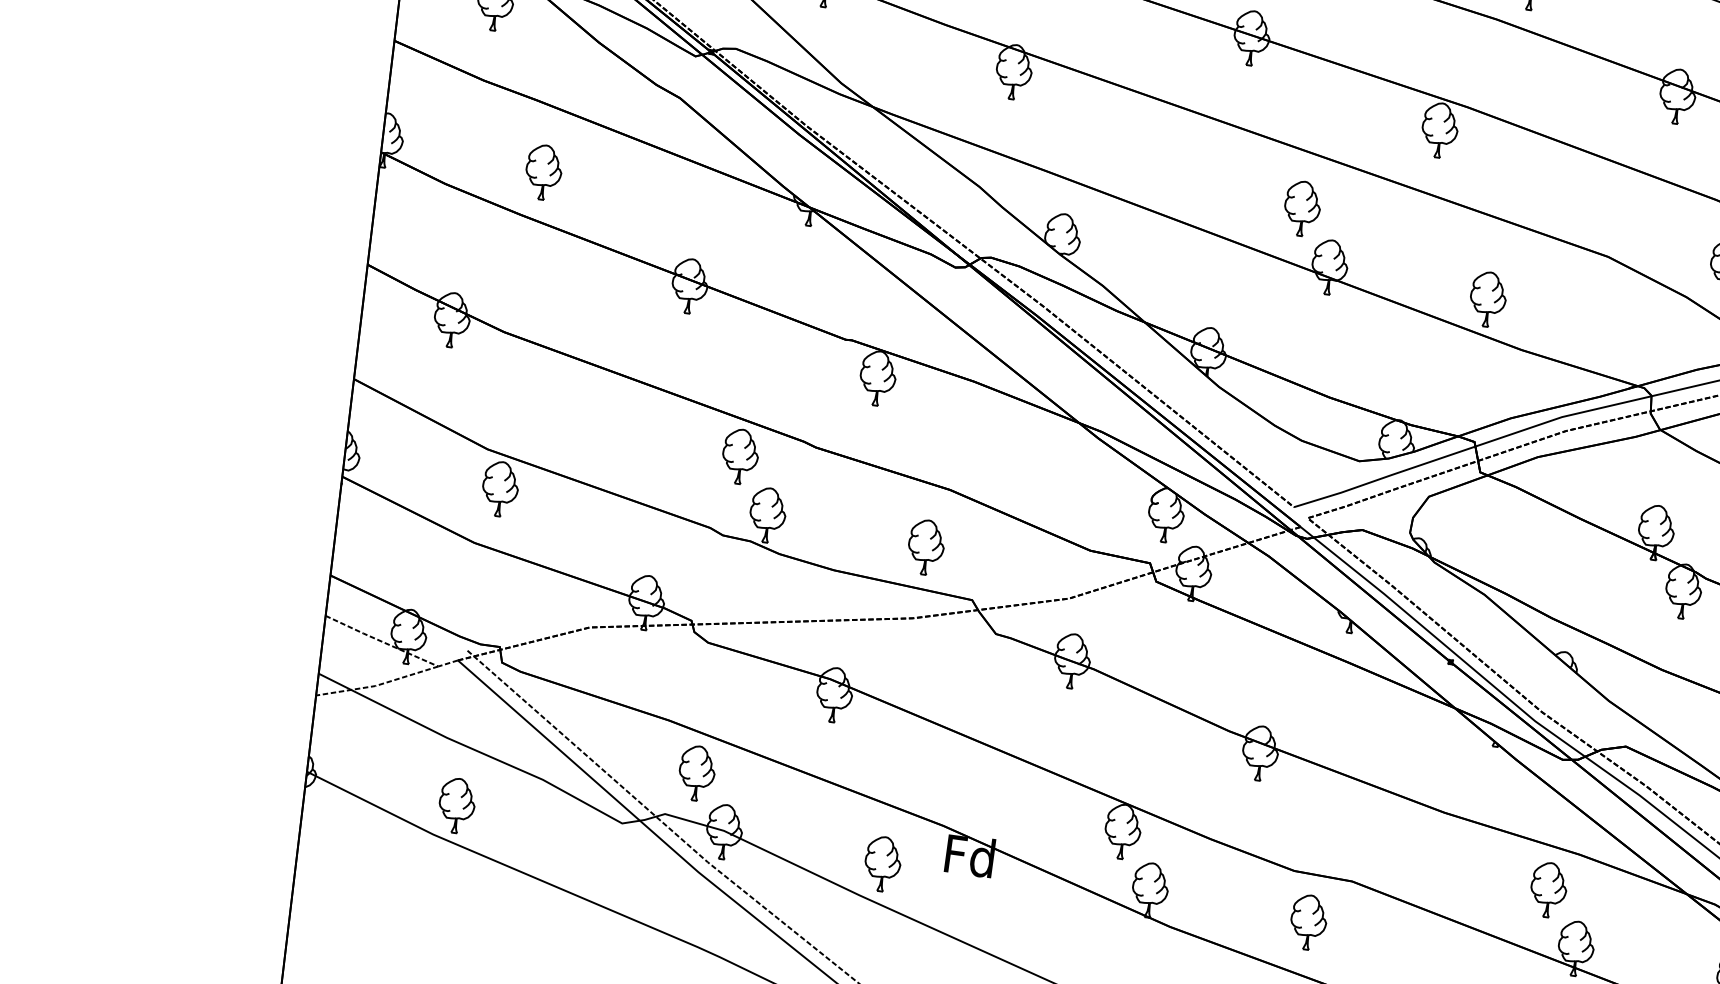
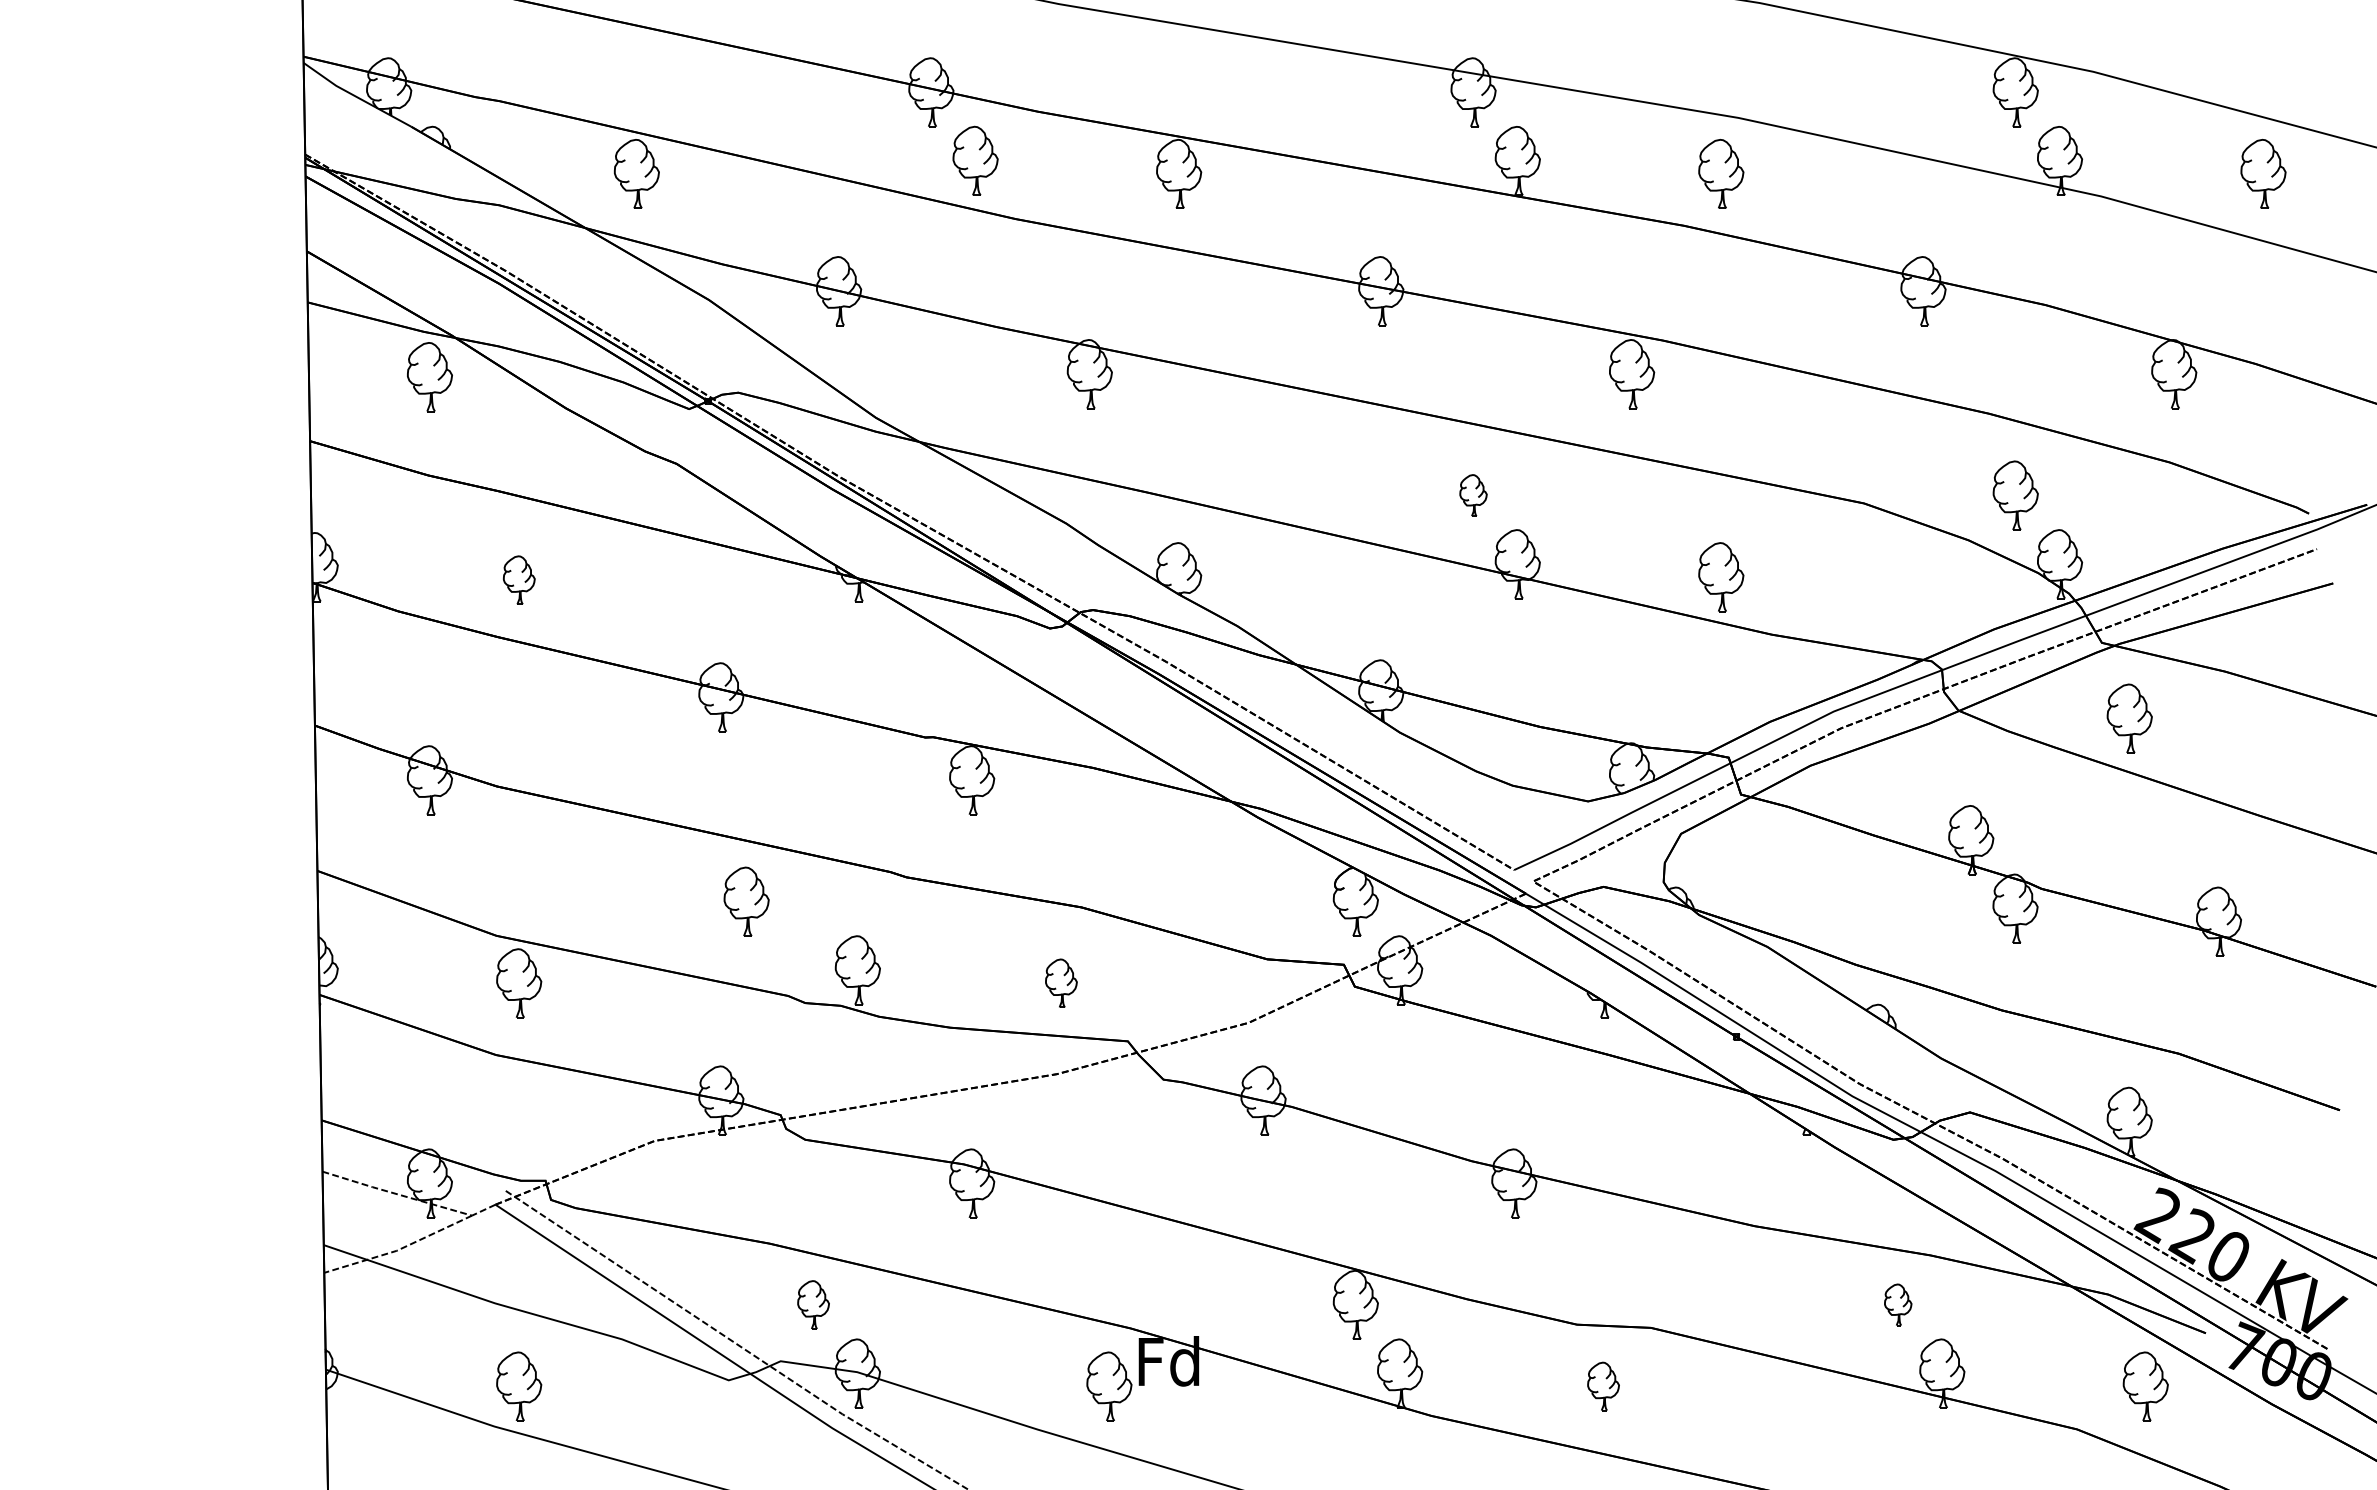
part: (543, 172) -> (519, 580), size x0.7
part: (1302, 208) -> (1473, 495), size x0.6
part: (740, 456) -> (746, 901), moved
part: (926, 547) -> (1061, 983), size x0.7
part: (696, 773) -> (813, 1304), size x0.7
part: (882, 864) -> (1109, 1386), moved
part: (1549, 889) -> (1898, 1304), size x0.6
part: (1308, 922) -> (1603, 1386), size x0.7

